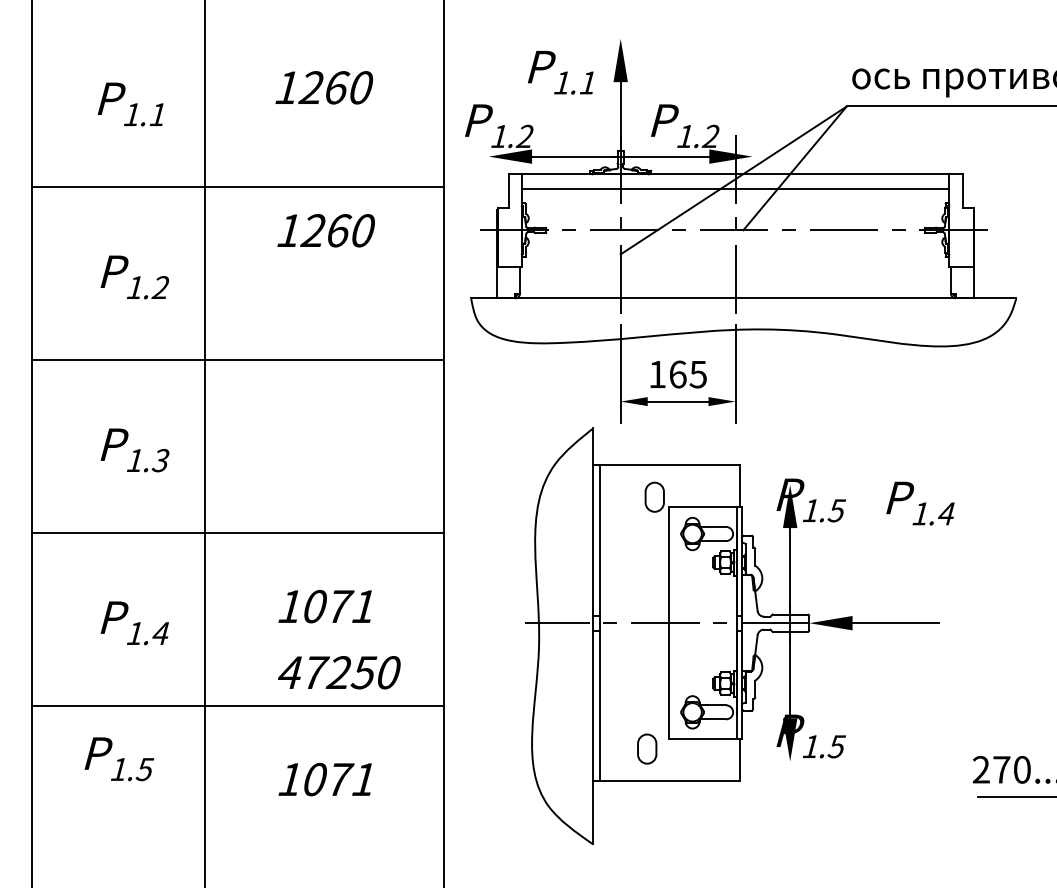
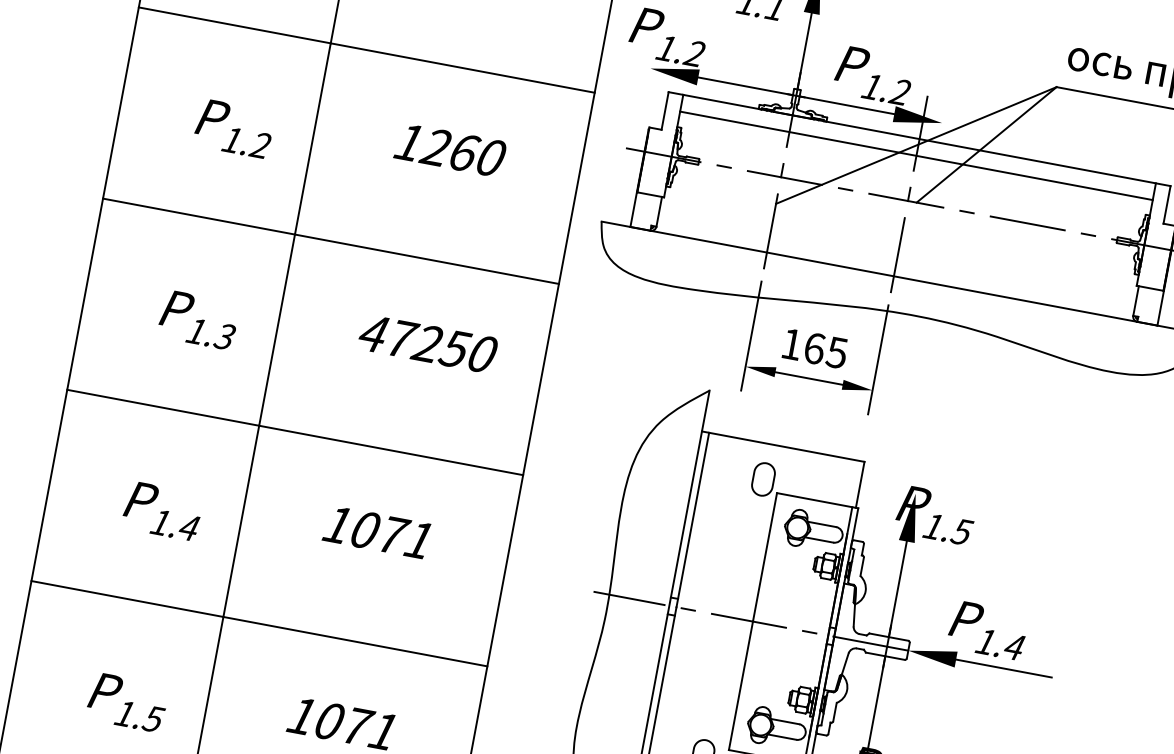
text: (325, 230) -> (449, 149), moved
text: (920, 503) -> (987, 630), moved
text: (339, 672) -> (428, 343), moved
text: (119, 759) -> (127, 702), moved

